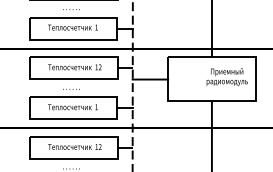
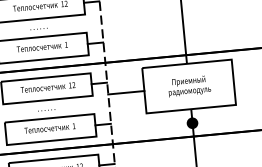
text: (226, 76) -> (188, 85), moved
fill: (211, 114) -> (192, 122), added

